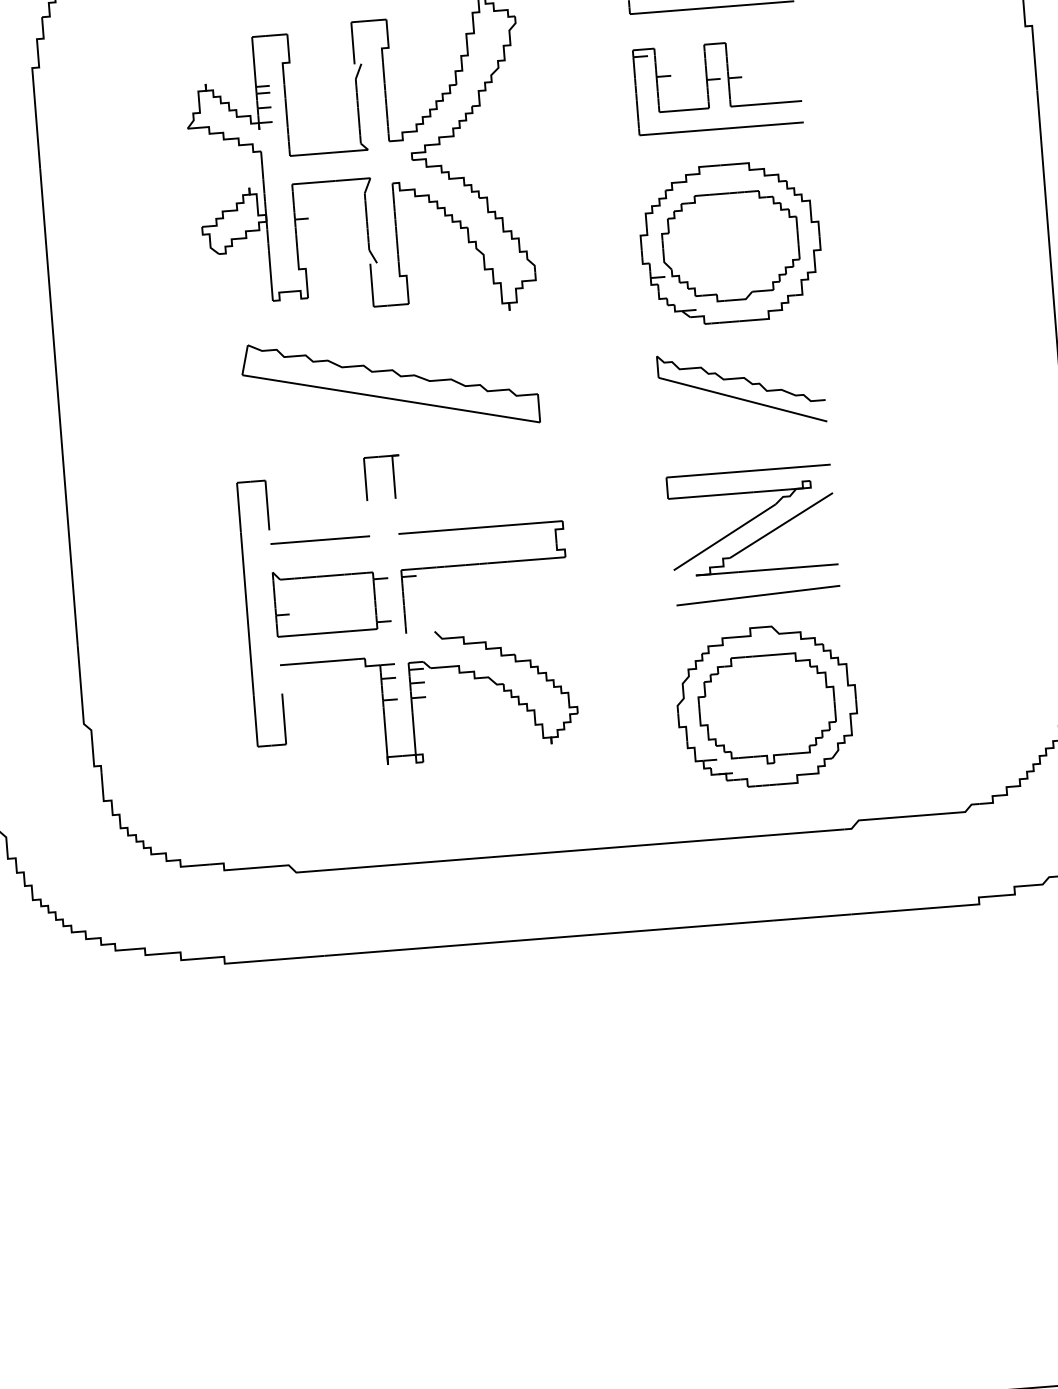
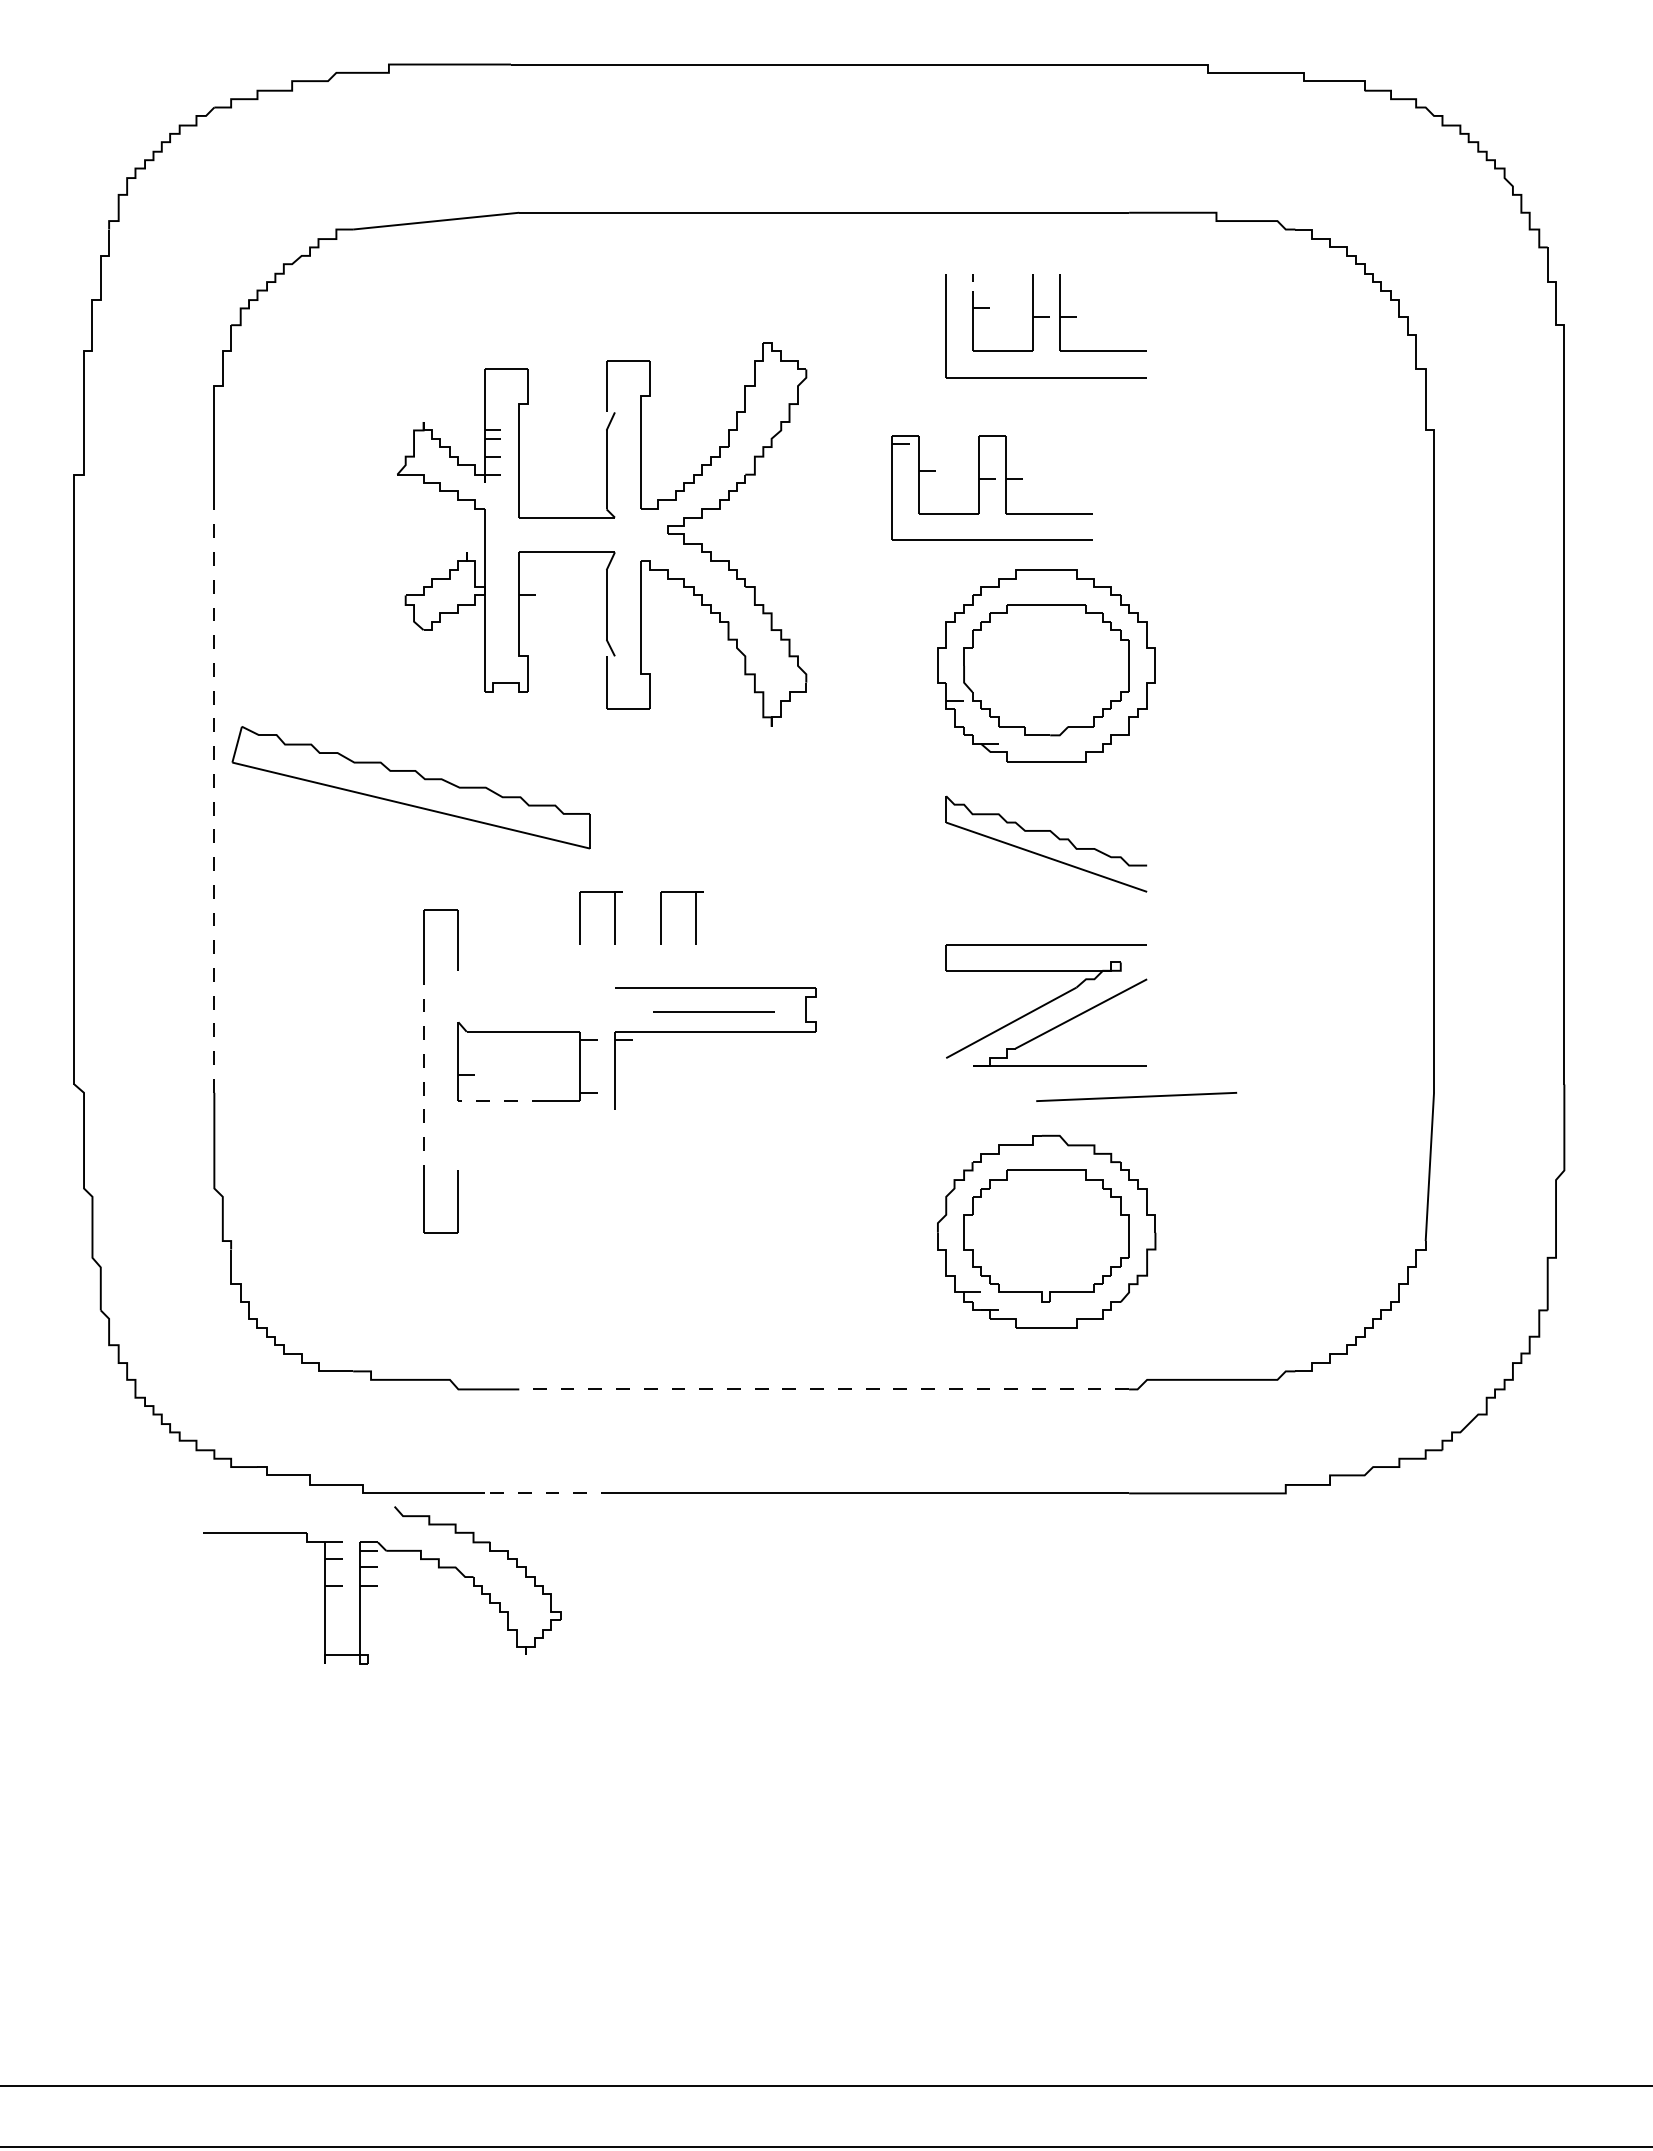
part: (716, 79) -> (991, 479), moved
part: (389, 384) -> (410, 787), moved
line: (59, 407) -> (214, 801), solid -> dashed
part: (459, 471) -> (695, 917), added
line: (319, 540) -> (713, 1011), moved
line: (758, 595) -> (1136, 1096), moved
line: (247, 614) -> (423, 1070), solid -> dashed
line: (313, 634) -> (502, 1101), solid -> dashed
part: (429, 696) -> (382, 1585), moved
line: (595, 849) -> (824, 1389), solid -> dashed
line: (377, 951) -> (549, 1493), solid -> dashed

